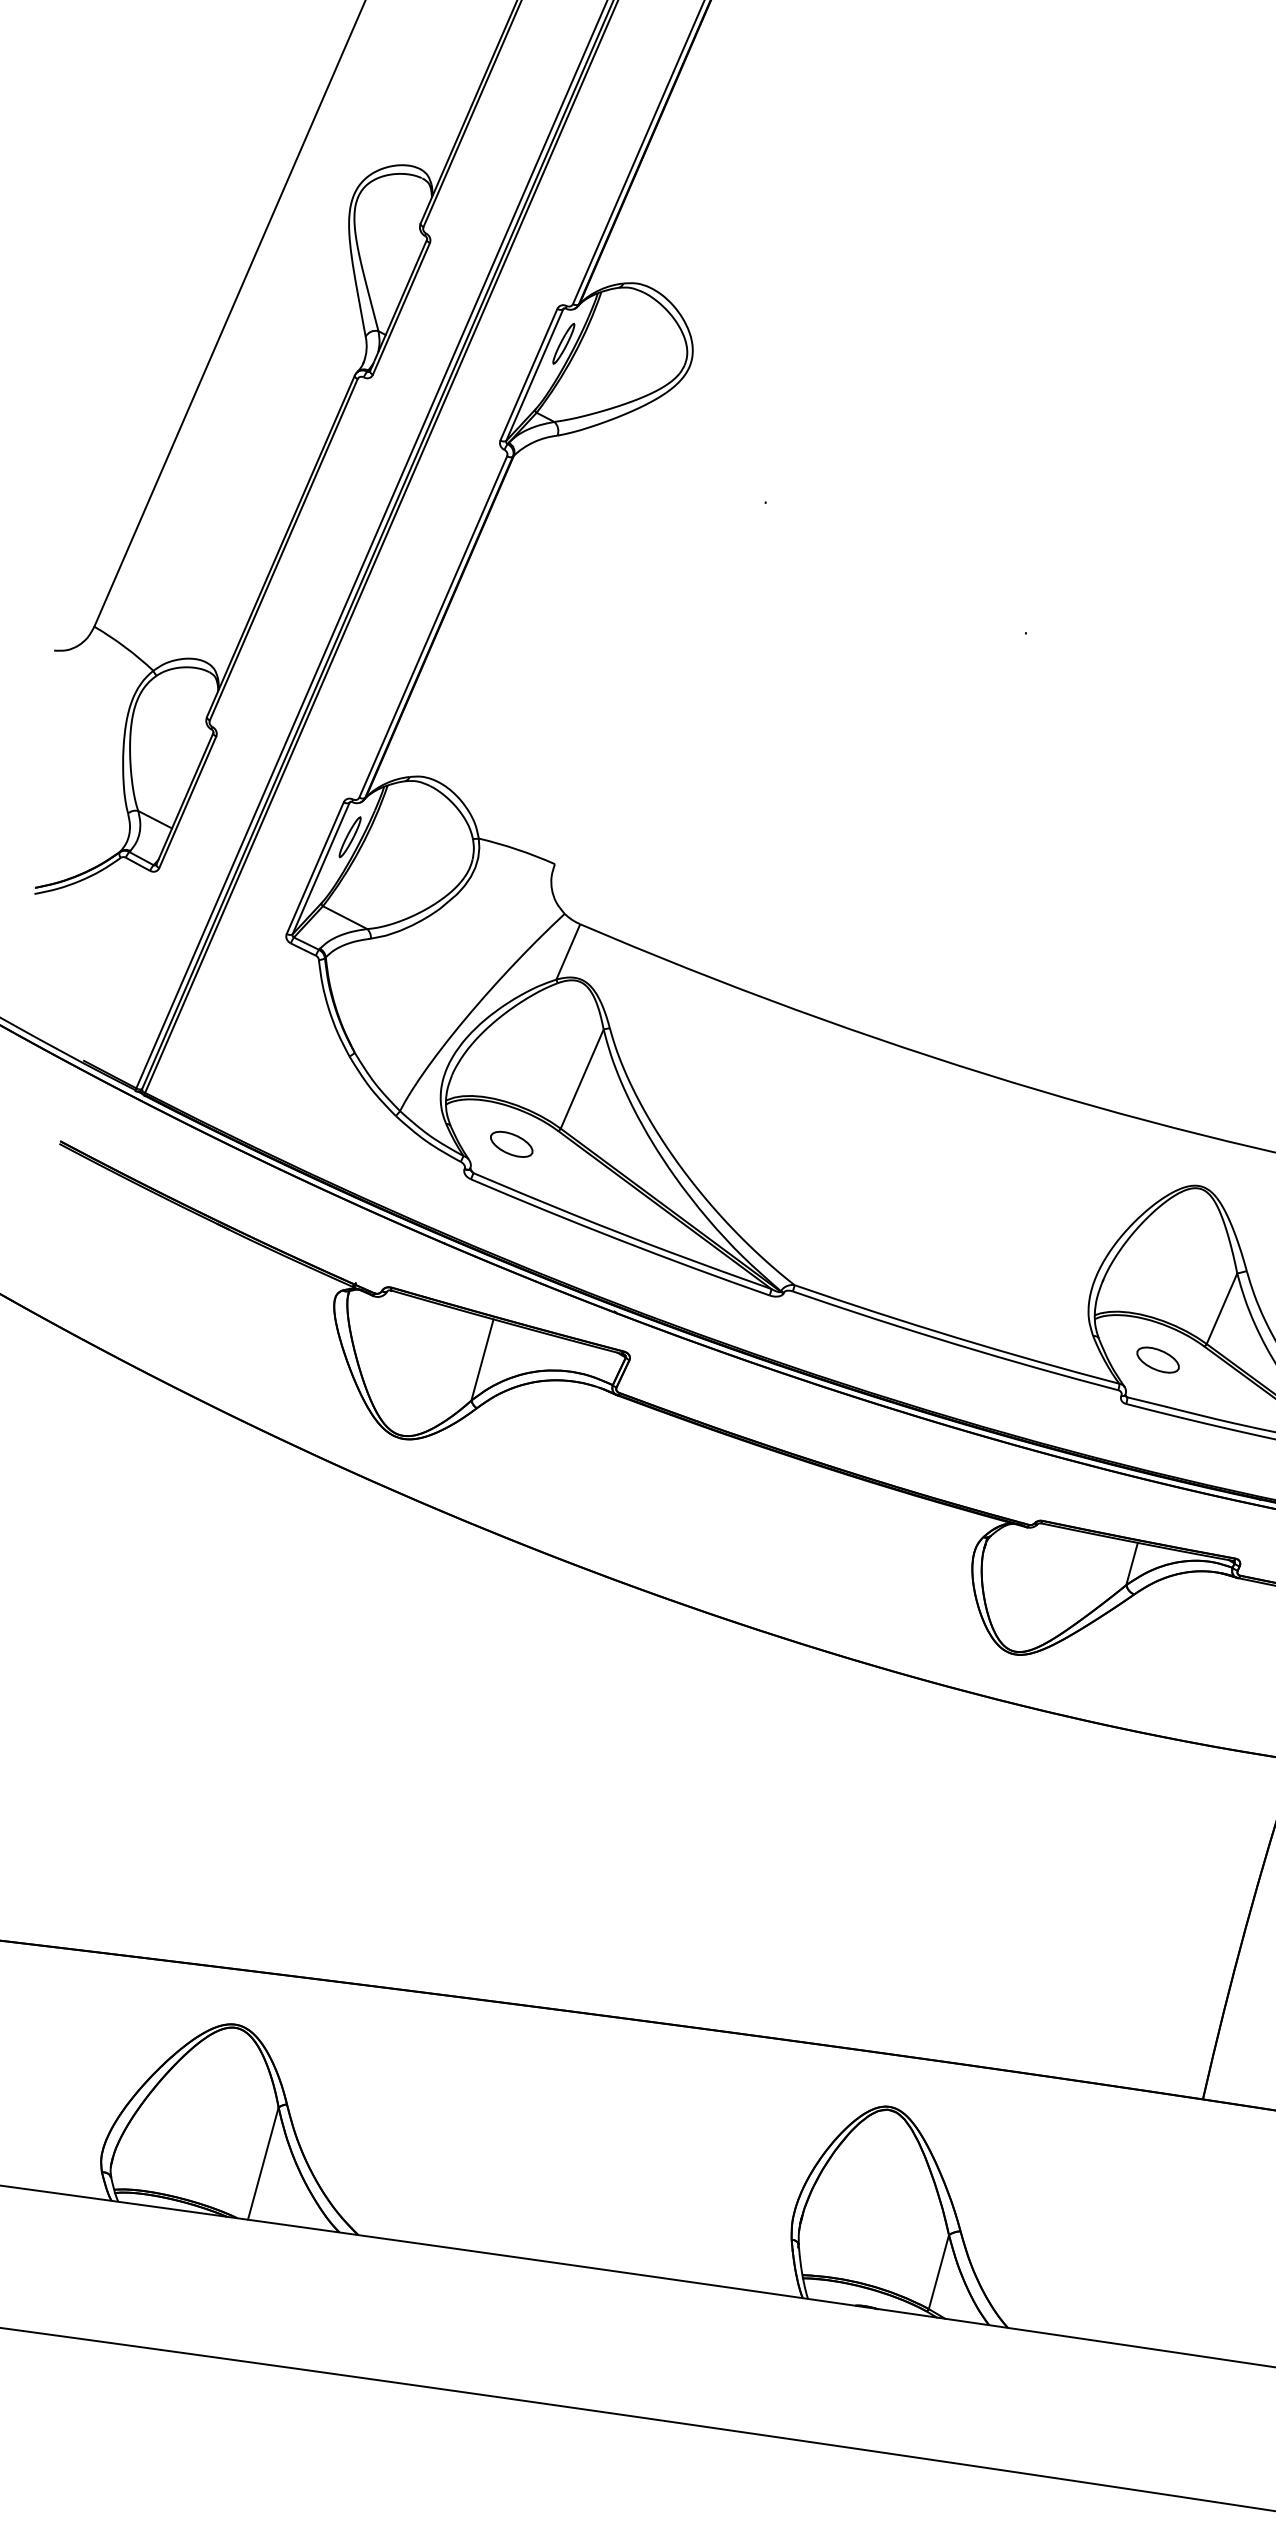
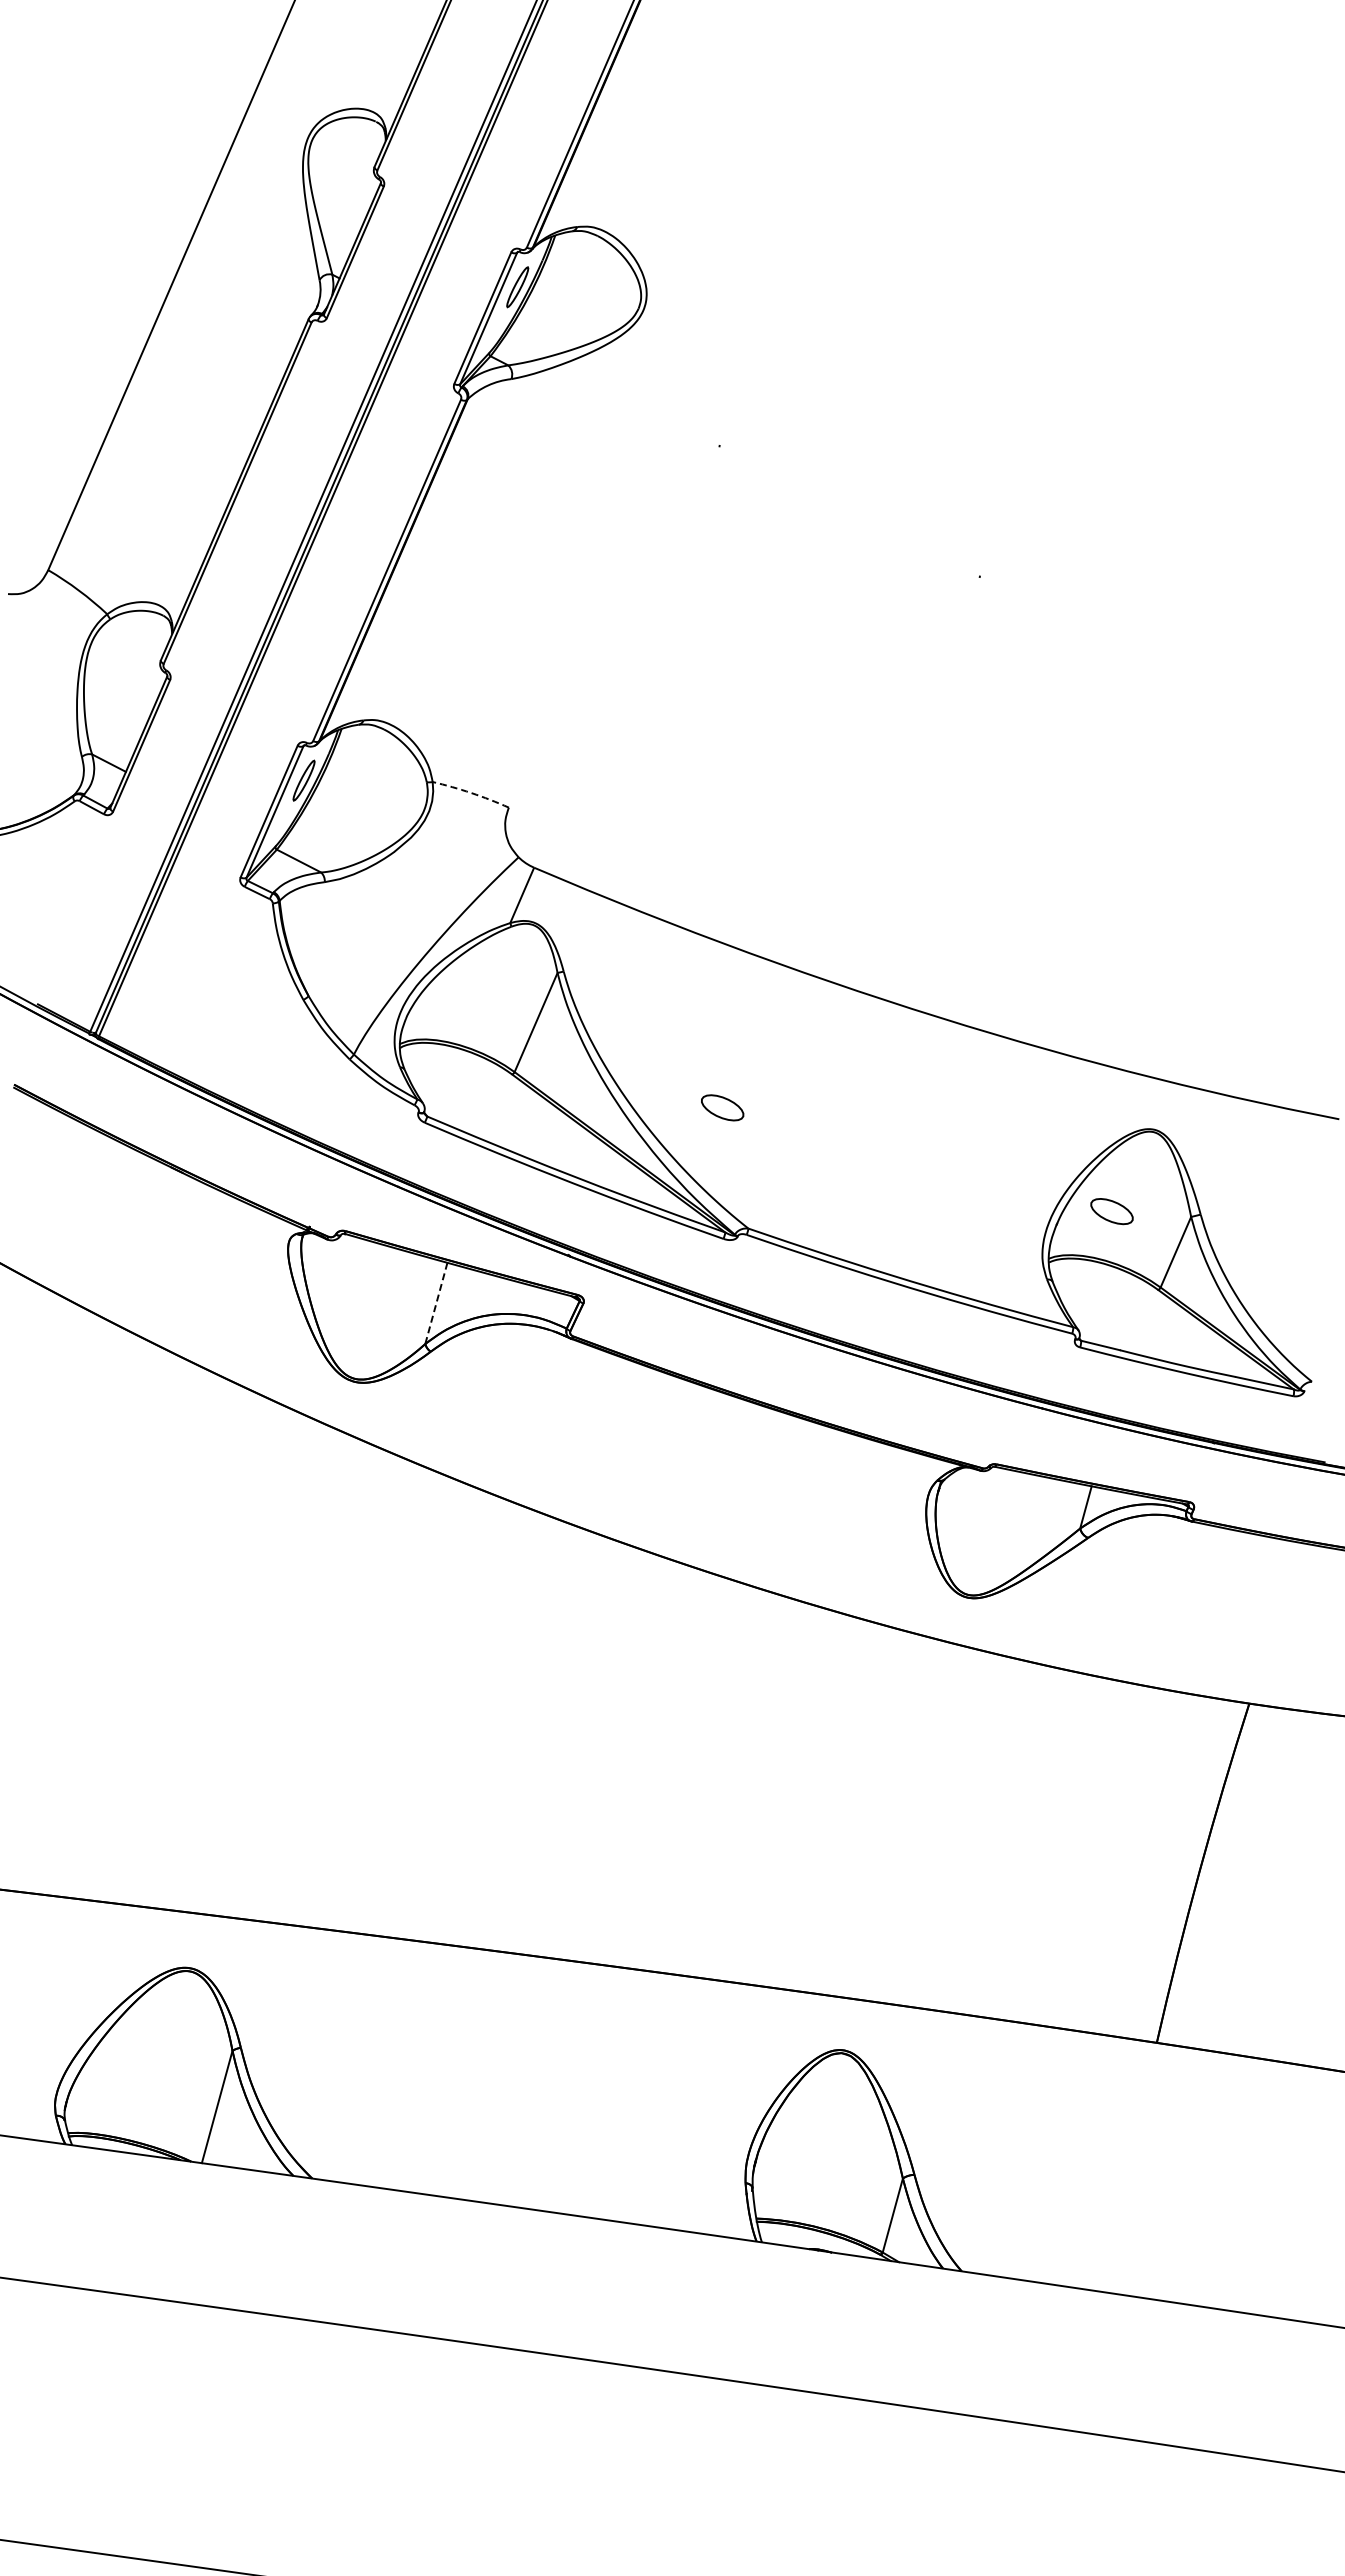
arc: (517, 850) -> (471, 793), solid -> dashed
part: (511, 1144) -> (722, 1107), moved
line: (482, 1360) -> (436, 1303), solid -> dashed
part: (1157, 1360) -> (1111, 1211), moved

